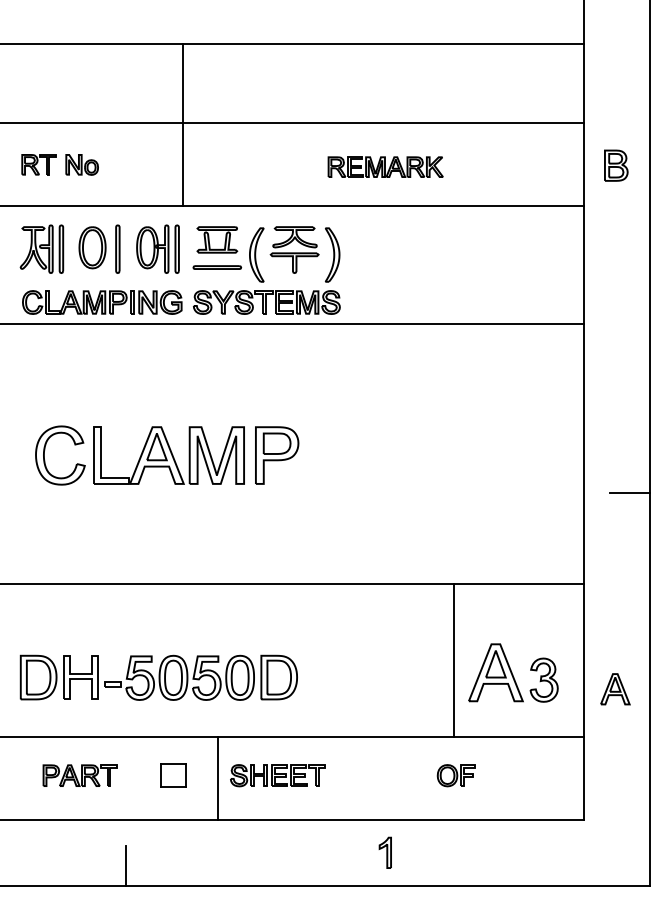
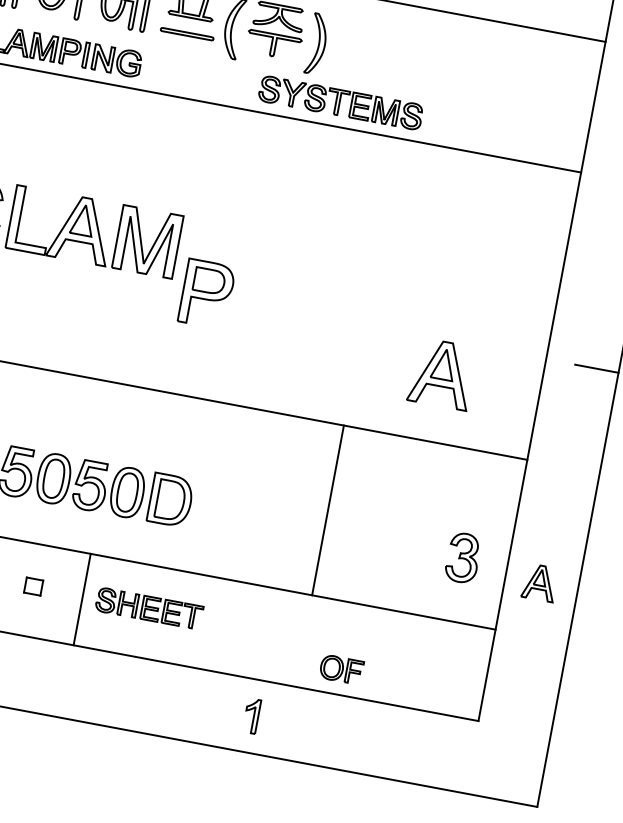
part: (266, 302) -> (340, 102), moved
part: (277, 455) -> (207, 294), moved
line: (454, 660) -> (328, 510), moved
part: (495, 672) -> (441, 373), moved
part: (173, 775) -> (33, 586), size x0.6
part: (455, 775) -> (340, 669), moved

